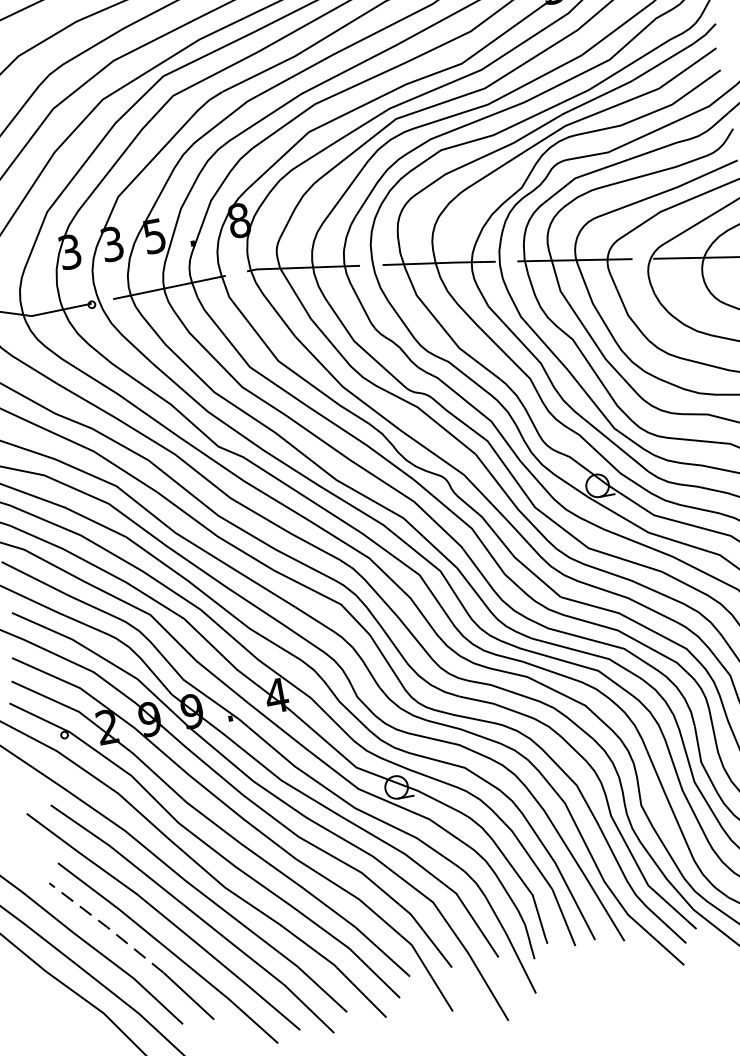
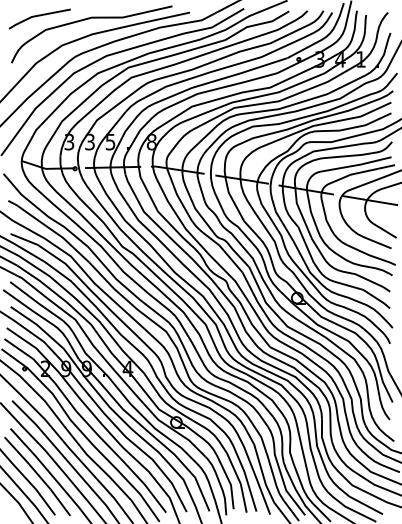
line: (105, 926) -> (27, 462), dashed -> solid

